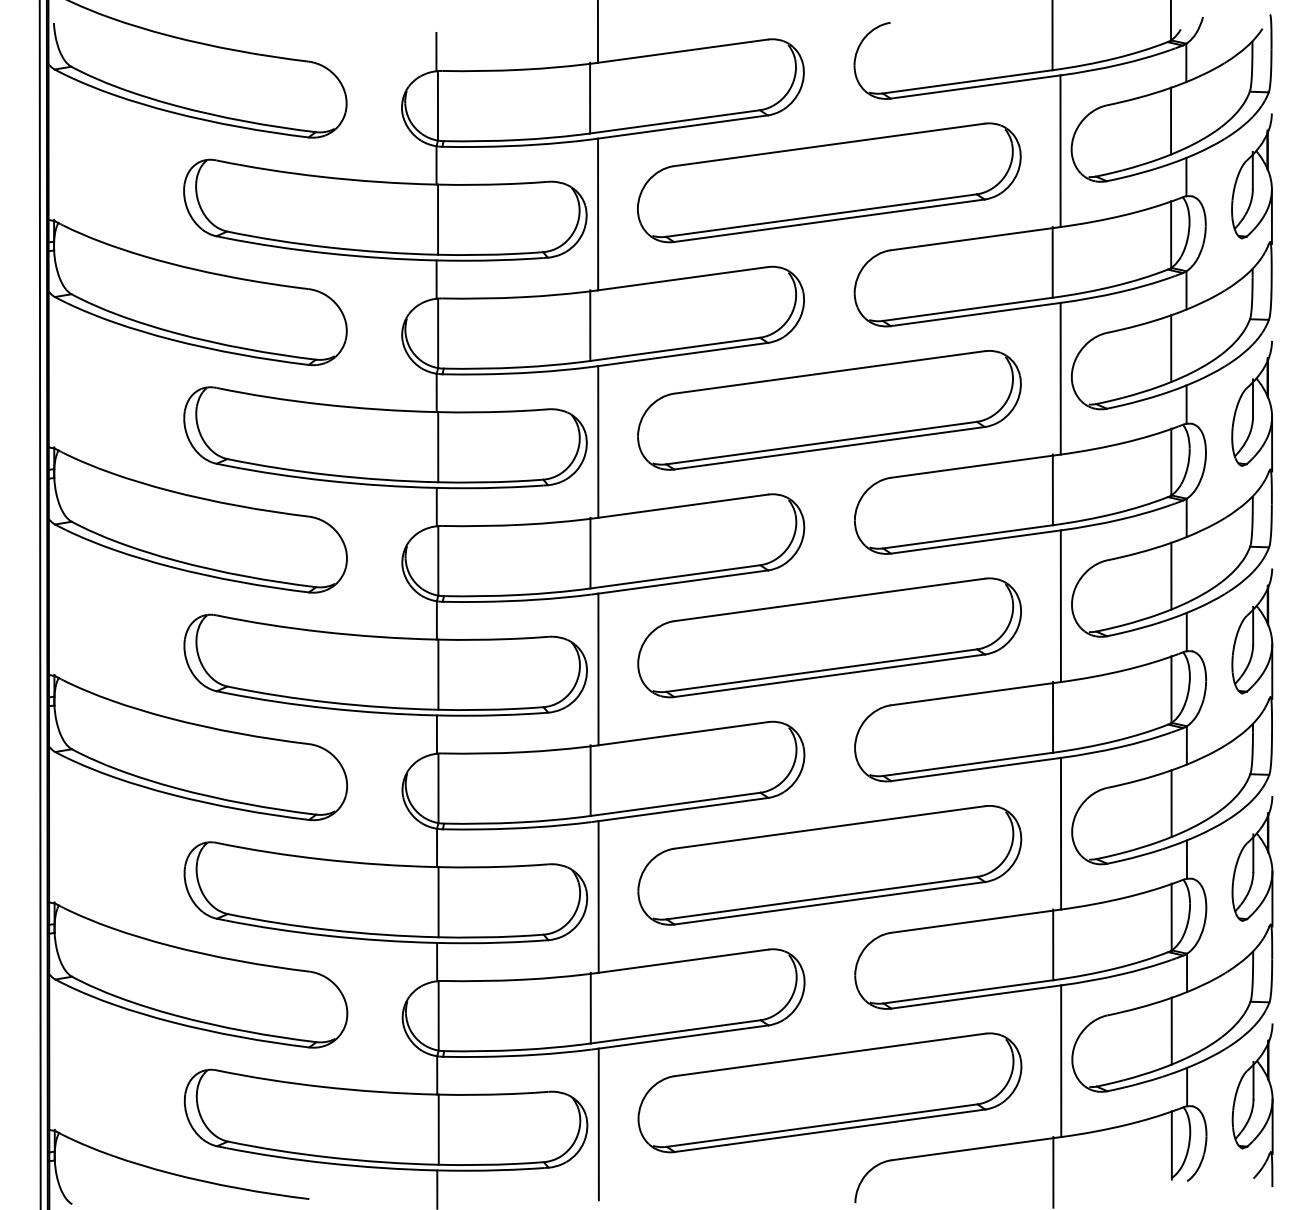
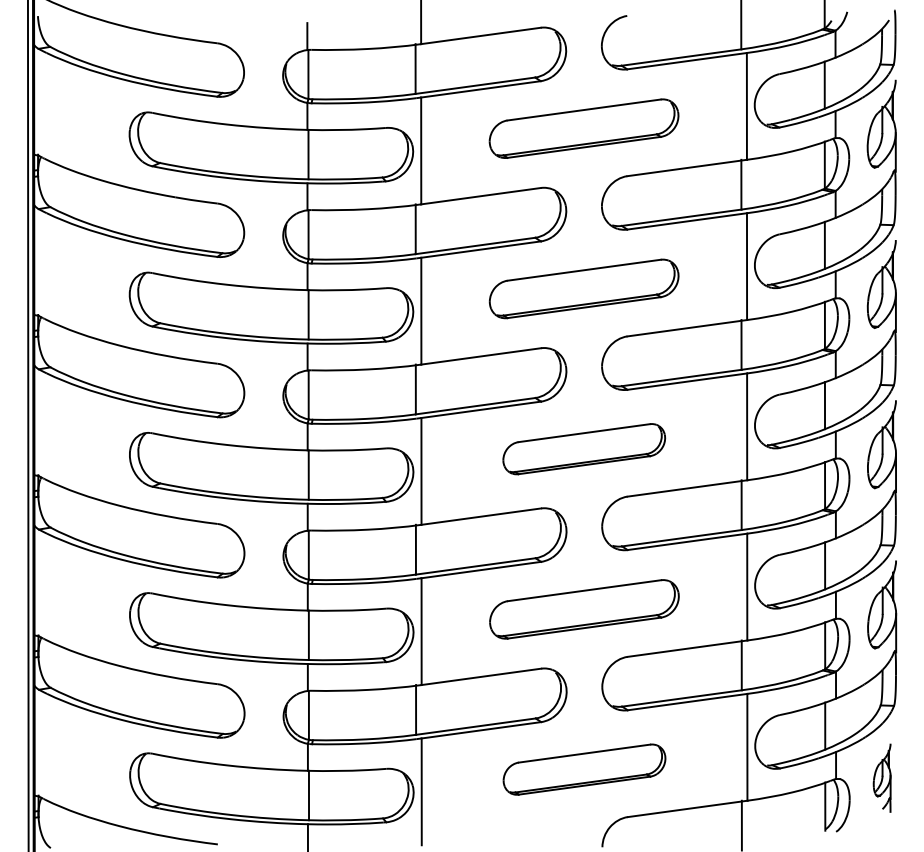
part: (829, 182) -> (584, 128), size x0.7
part: (829, 410) -> (584, 289), size x0.7
part: (829, 637) -> (584, 448), size x0.6
part: (829, 865) -> (584, 609), size x0.7
part: (829, 1092) -> (584, 769), size x0.6
part: (1252, 1104) -> (882, 777), size x0.6

